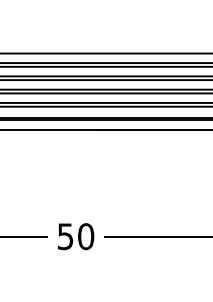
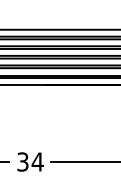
text: (76, 236) -> (30, 161), 50 -> 34

